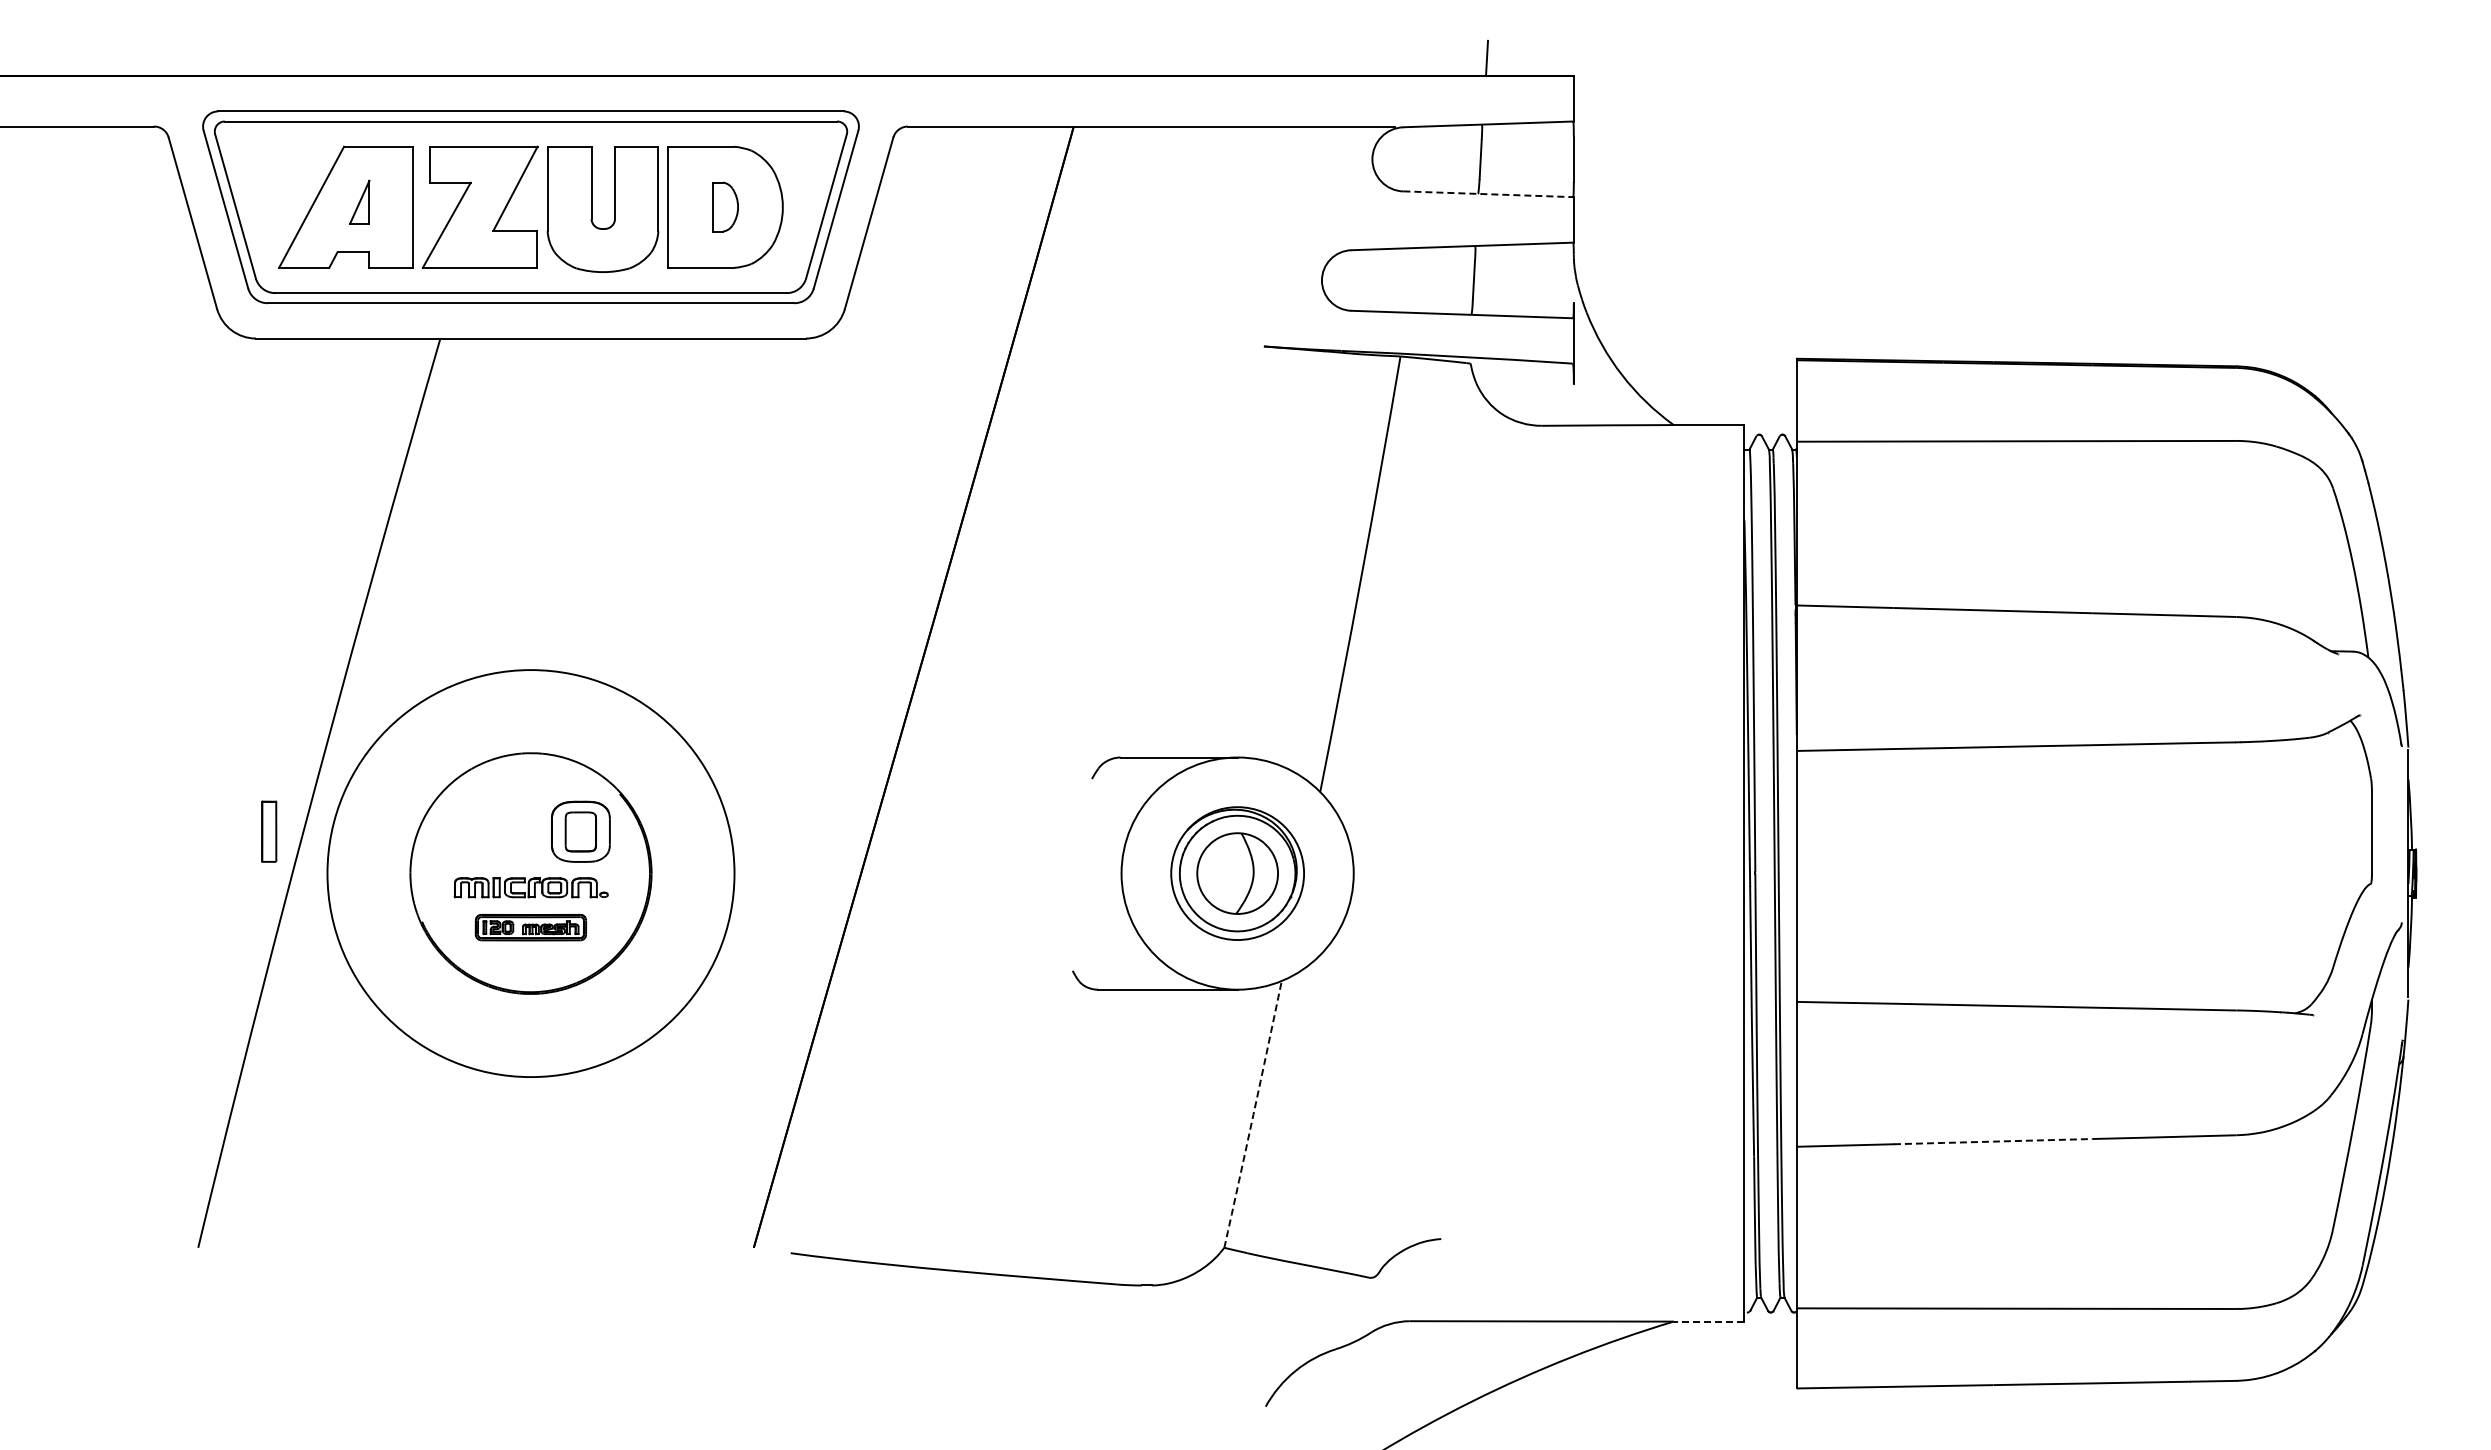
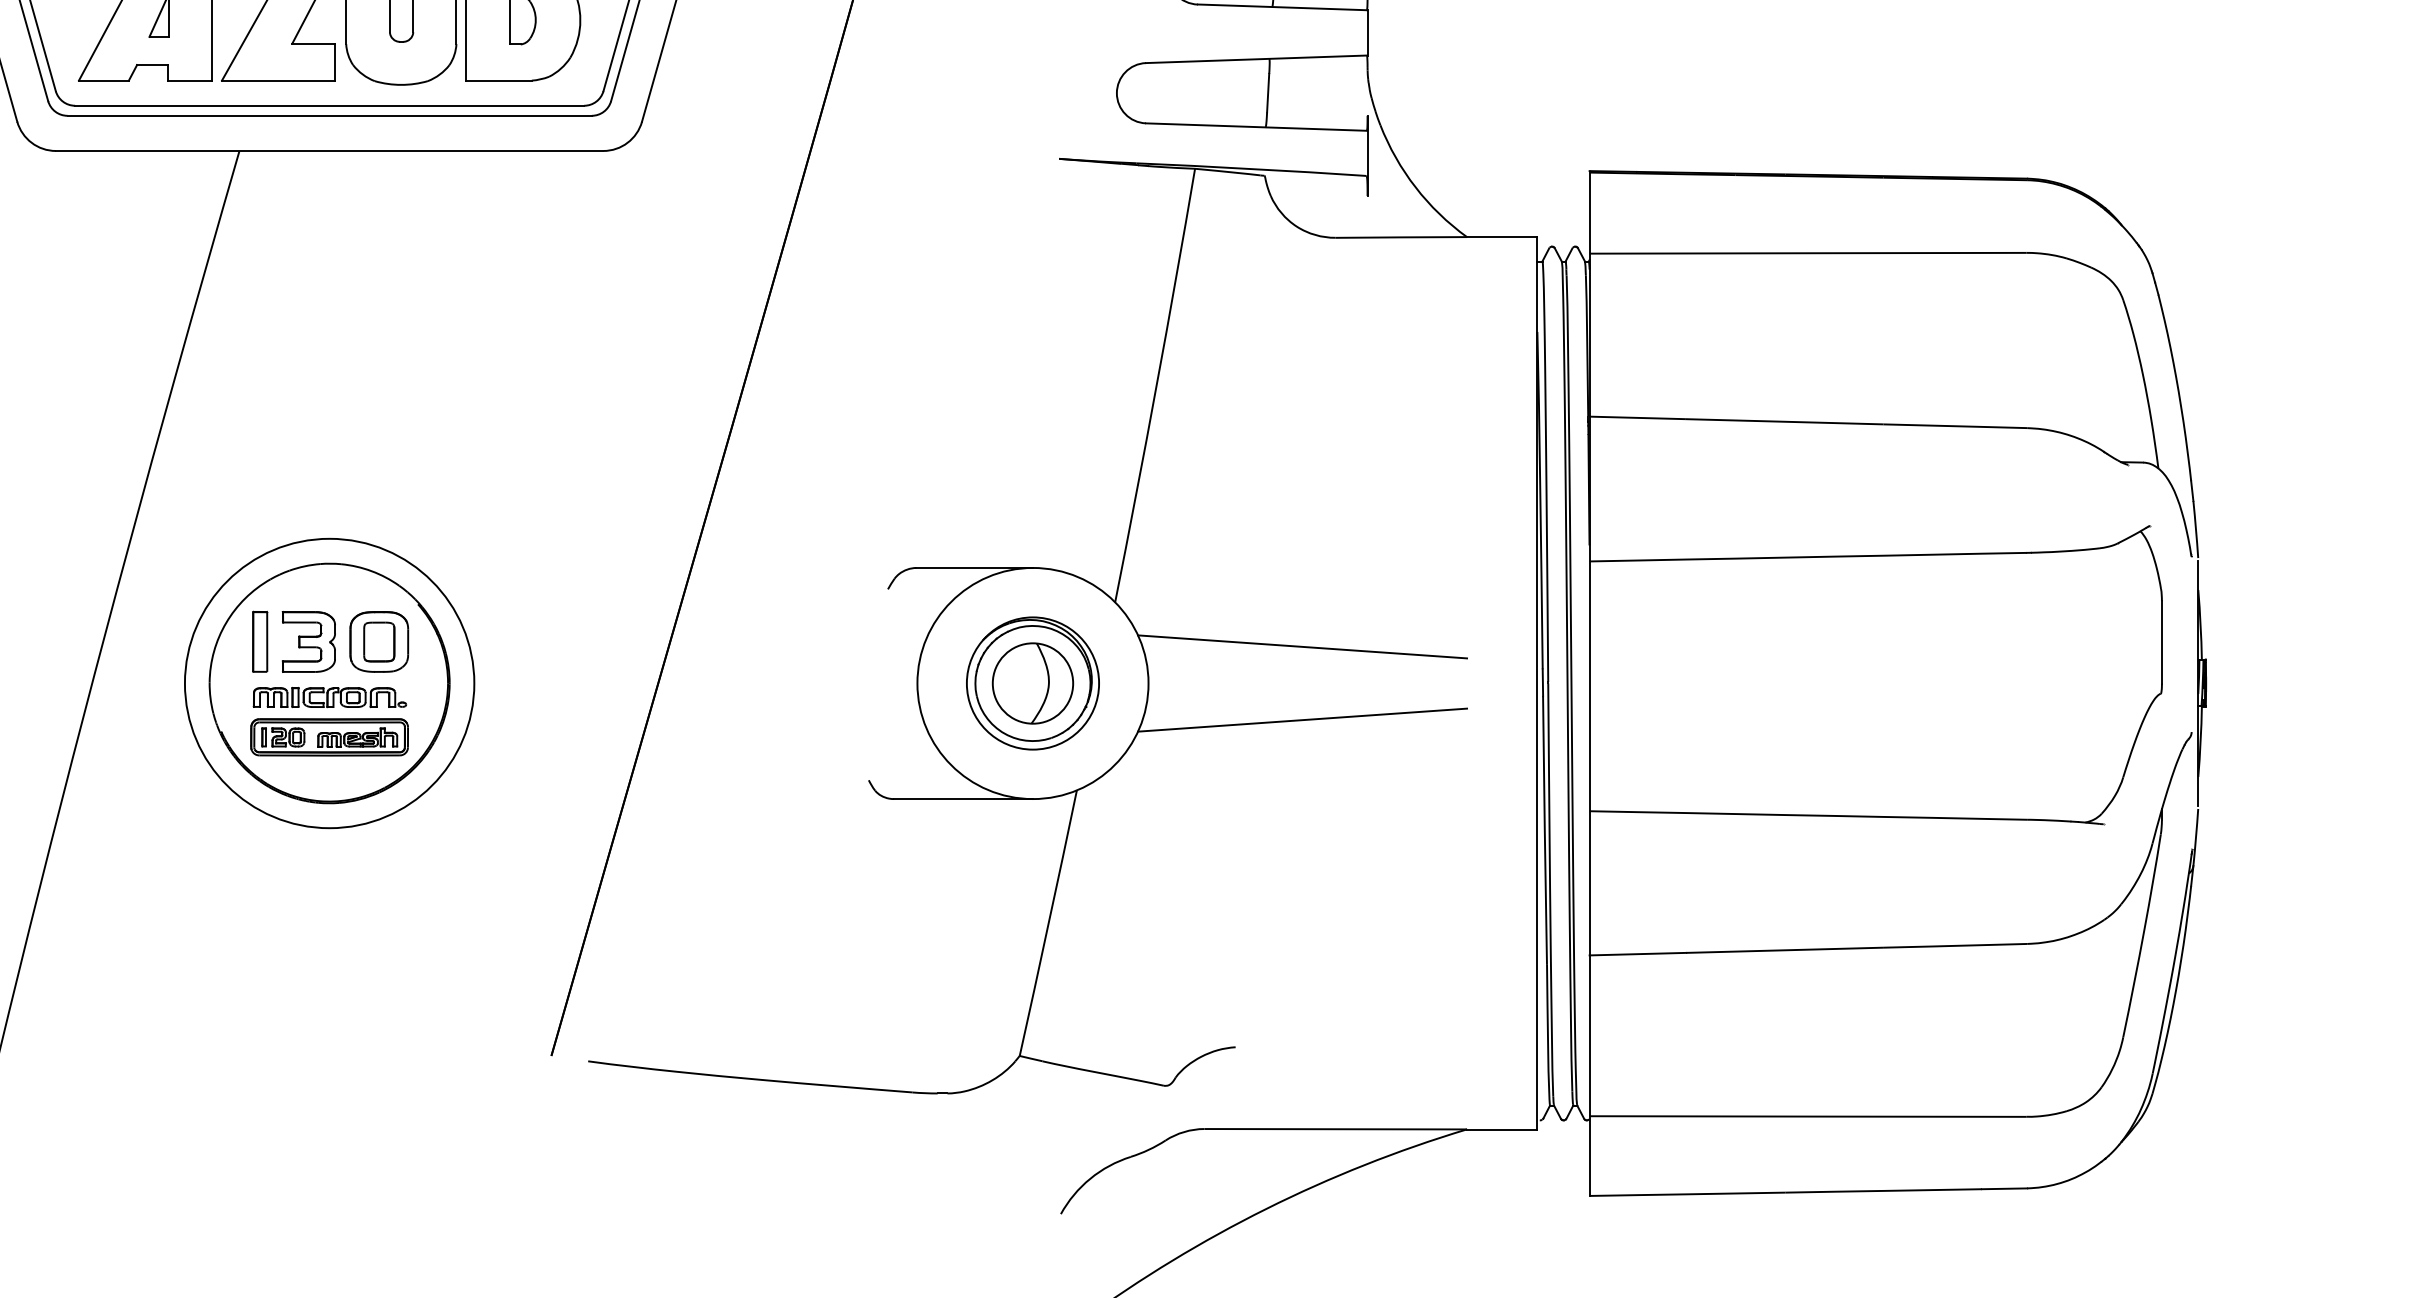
line: (1488, 194) -> (1282, 7), dashed -> solid
part: (269, 831) -> (260, 641), moved
part: (510, 831) -> (309, 641), added
line: (1508, 836) -> (1302, 646), added
circle: (530, 873) -> (329, 683), size x0.71
line: (1508, 909) -> (1302, 719), added
part: (530, 927) -> (329, 737), size x1.43
arc: (1253, 1114) -> (1048, 923), dashed -> solid
line: (1993, 1141) -> (1785, 950), dashed -> solid
line: (1708, 1322) -> (1501, 1130), dashed -> solid

